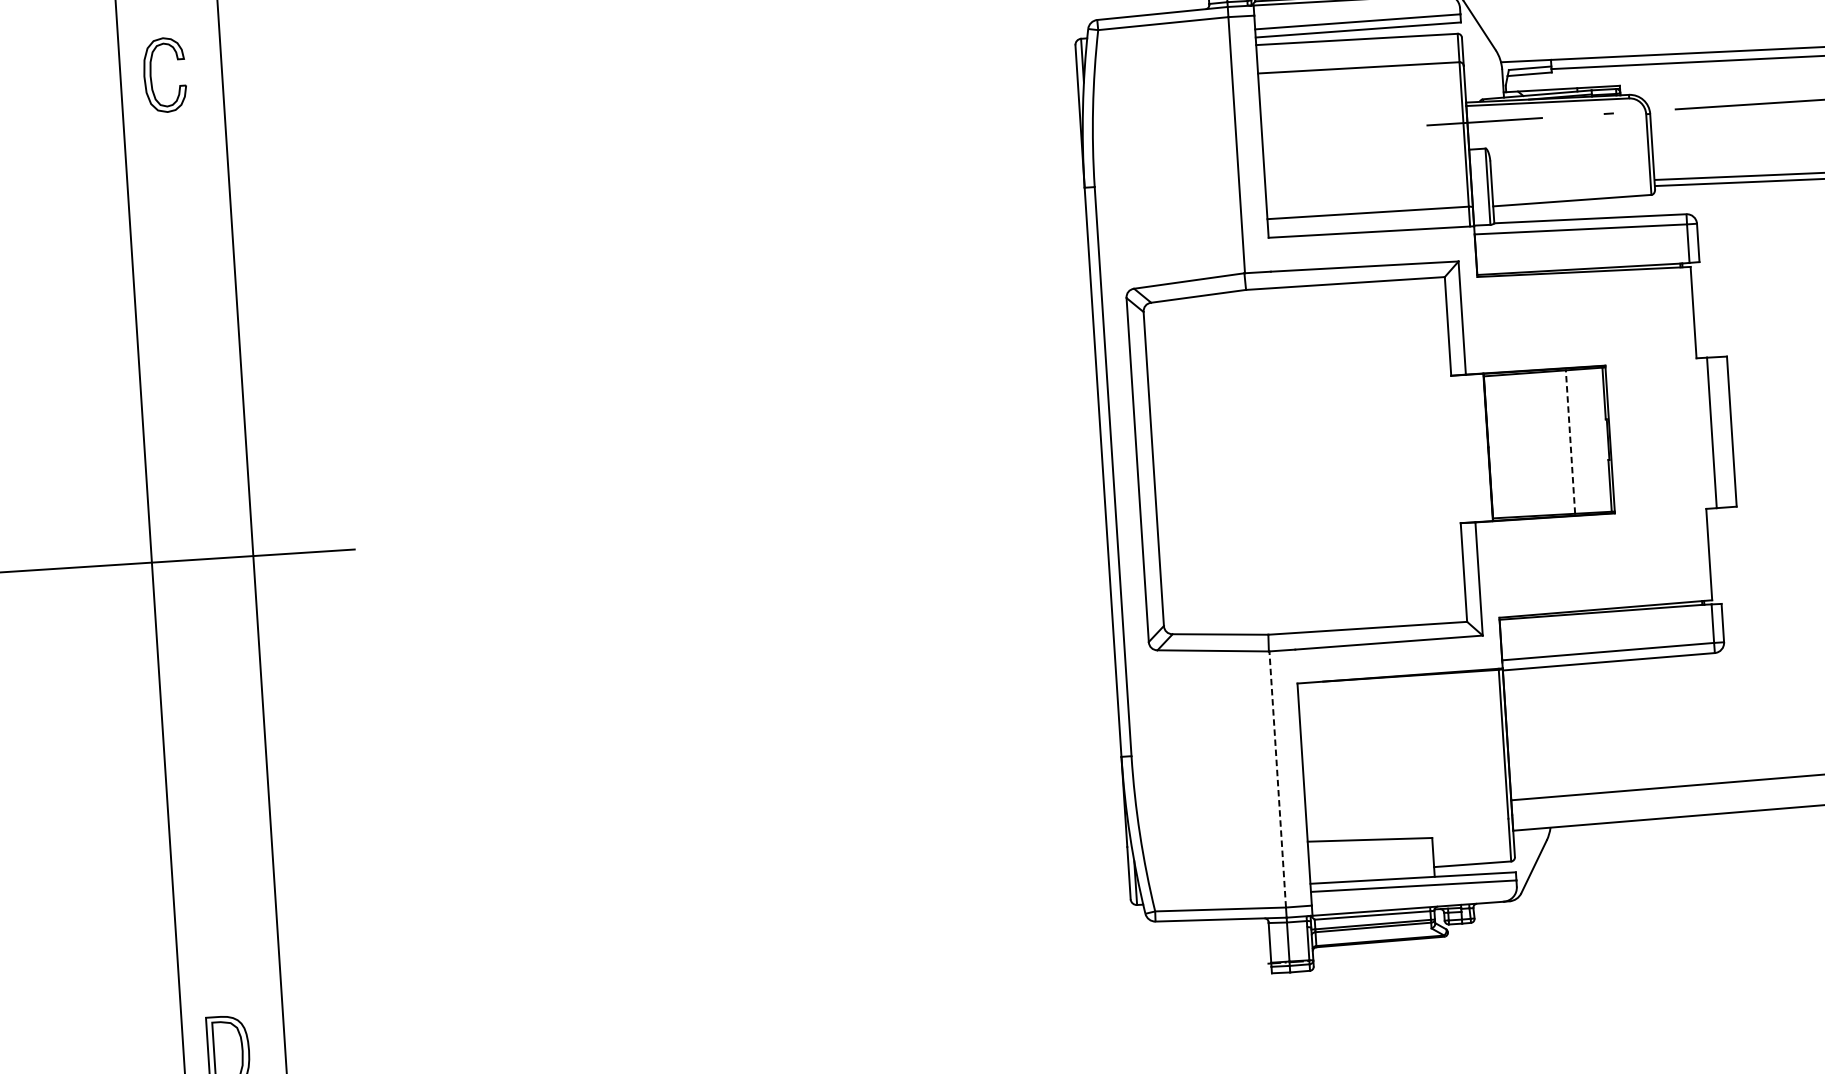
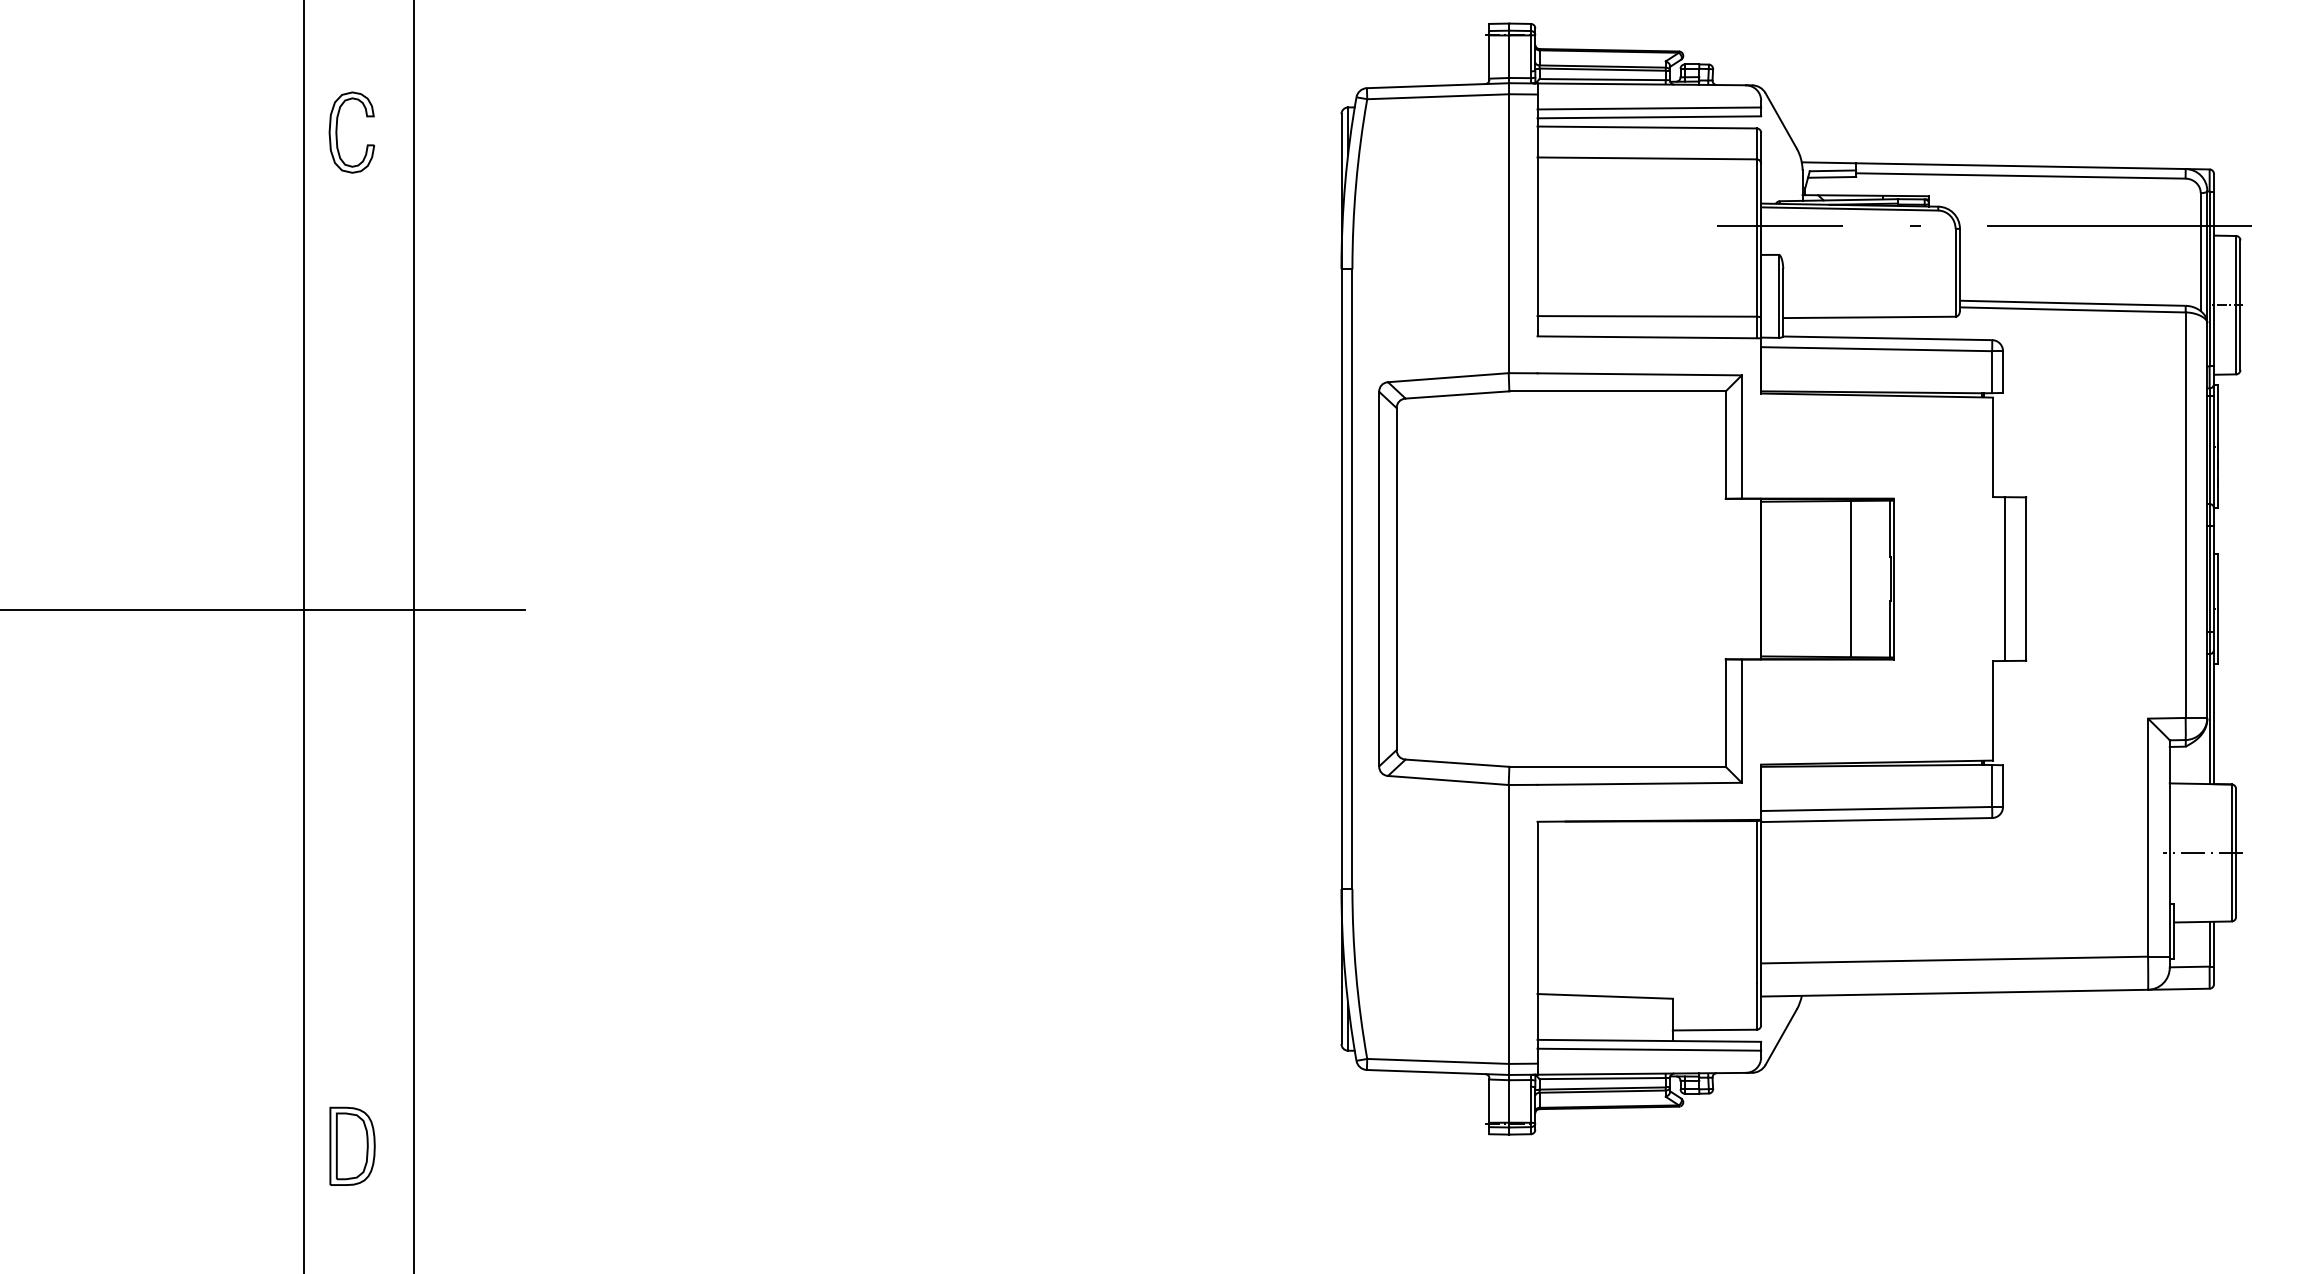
part: (151, 75) -> (337, 132), moved
line: (1570, 441) -> (1850, 578), dashed -> solid
line: (1277, 778) -> (1509, 923), dashed -> solid

